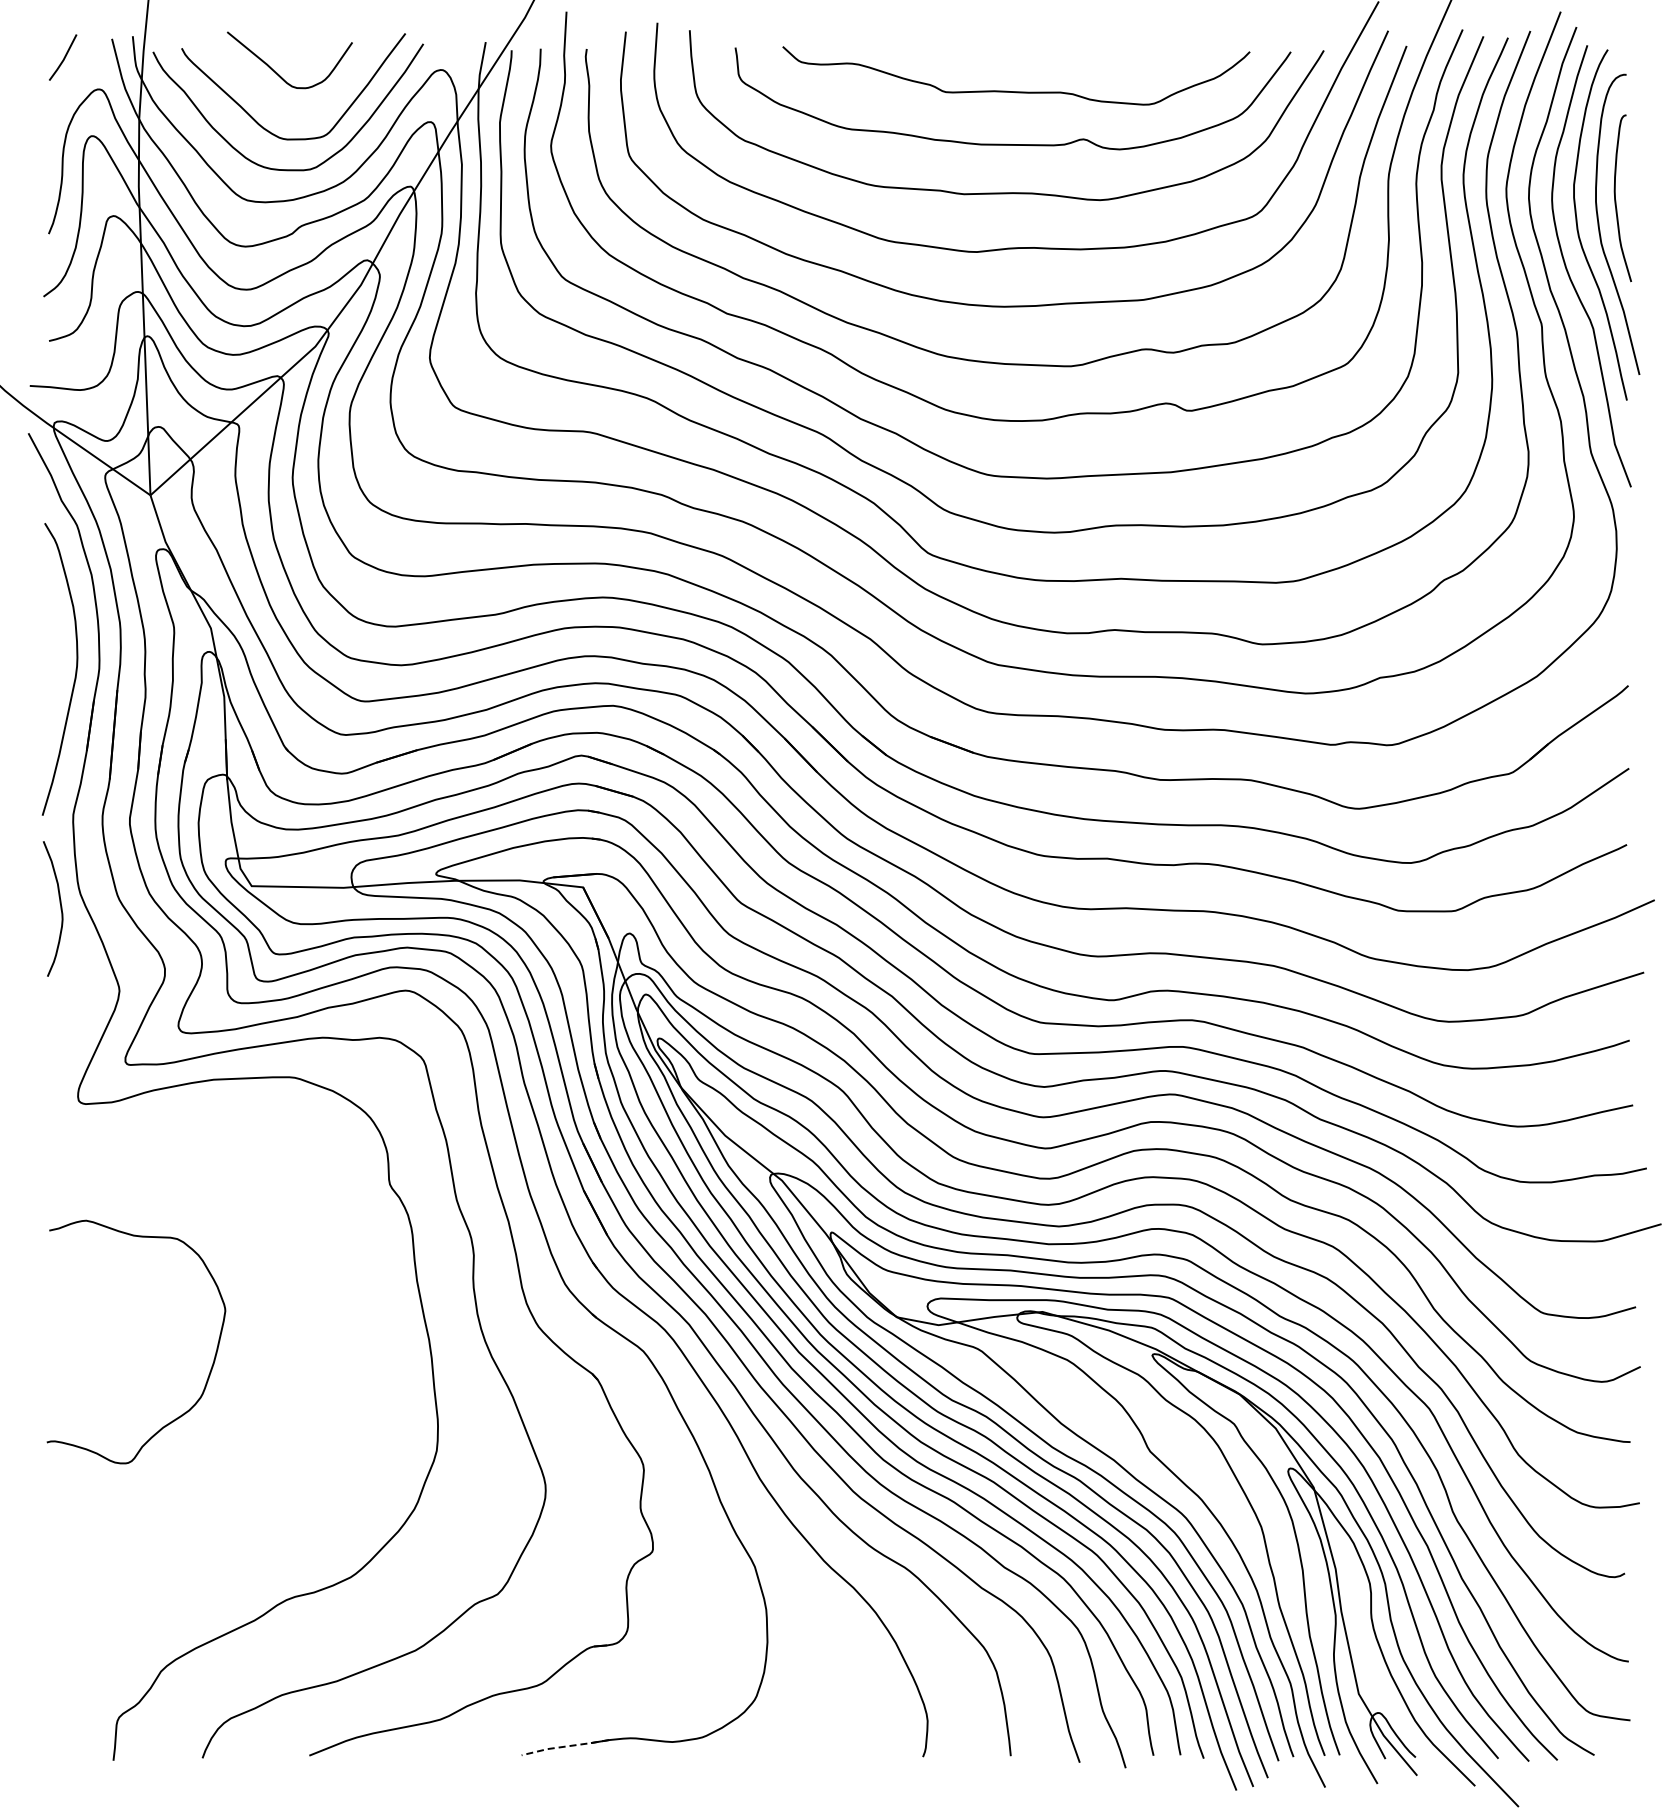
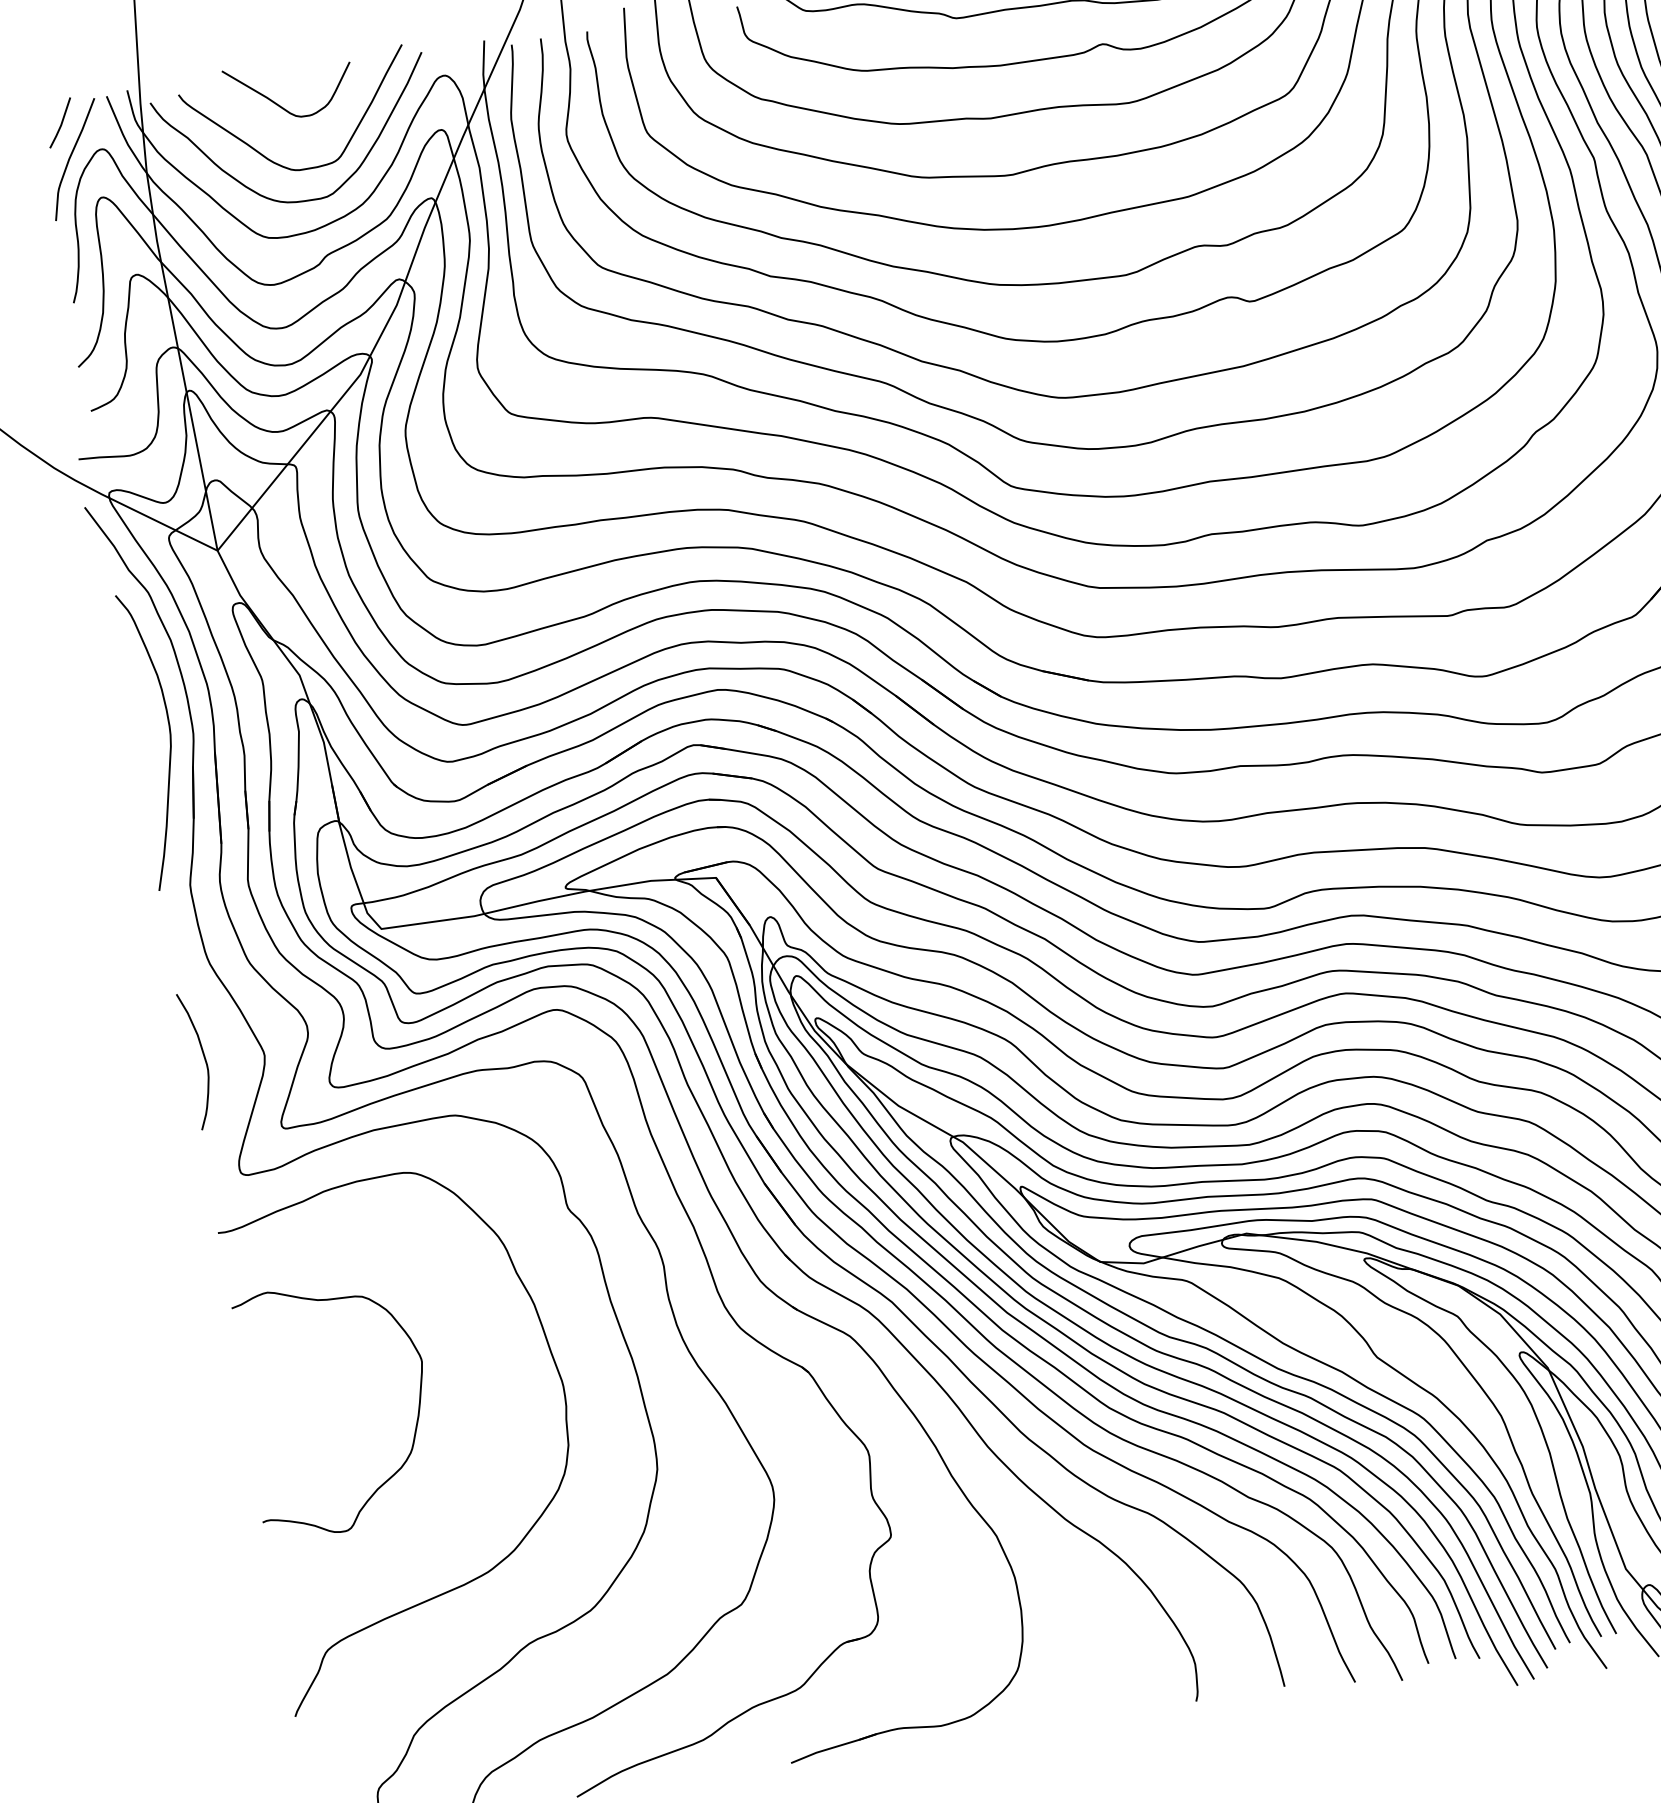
curve: (69, 91) -> (72, 156), added
curve: (60, 908) -> (204, 1059), moved
curve: (301, 1491) -> (527, 1531), added
line: (565, 1746) -> (833, 1747), dashed -> solid

